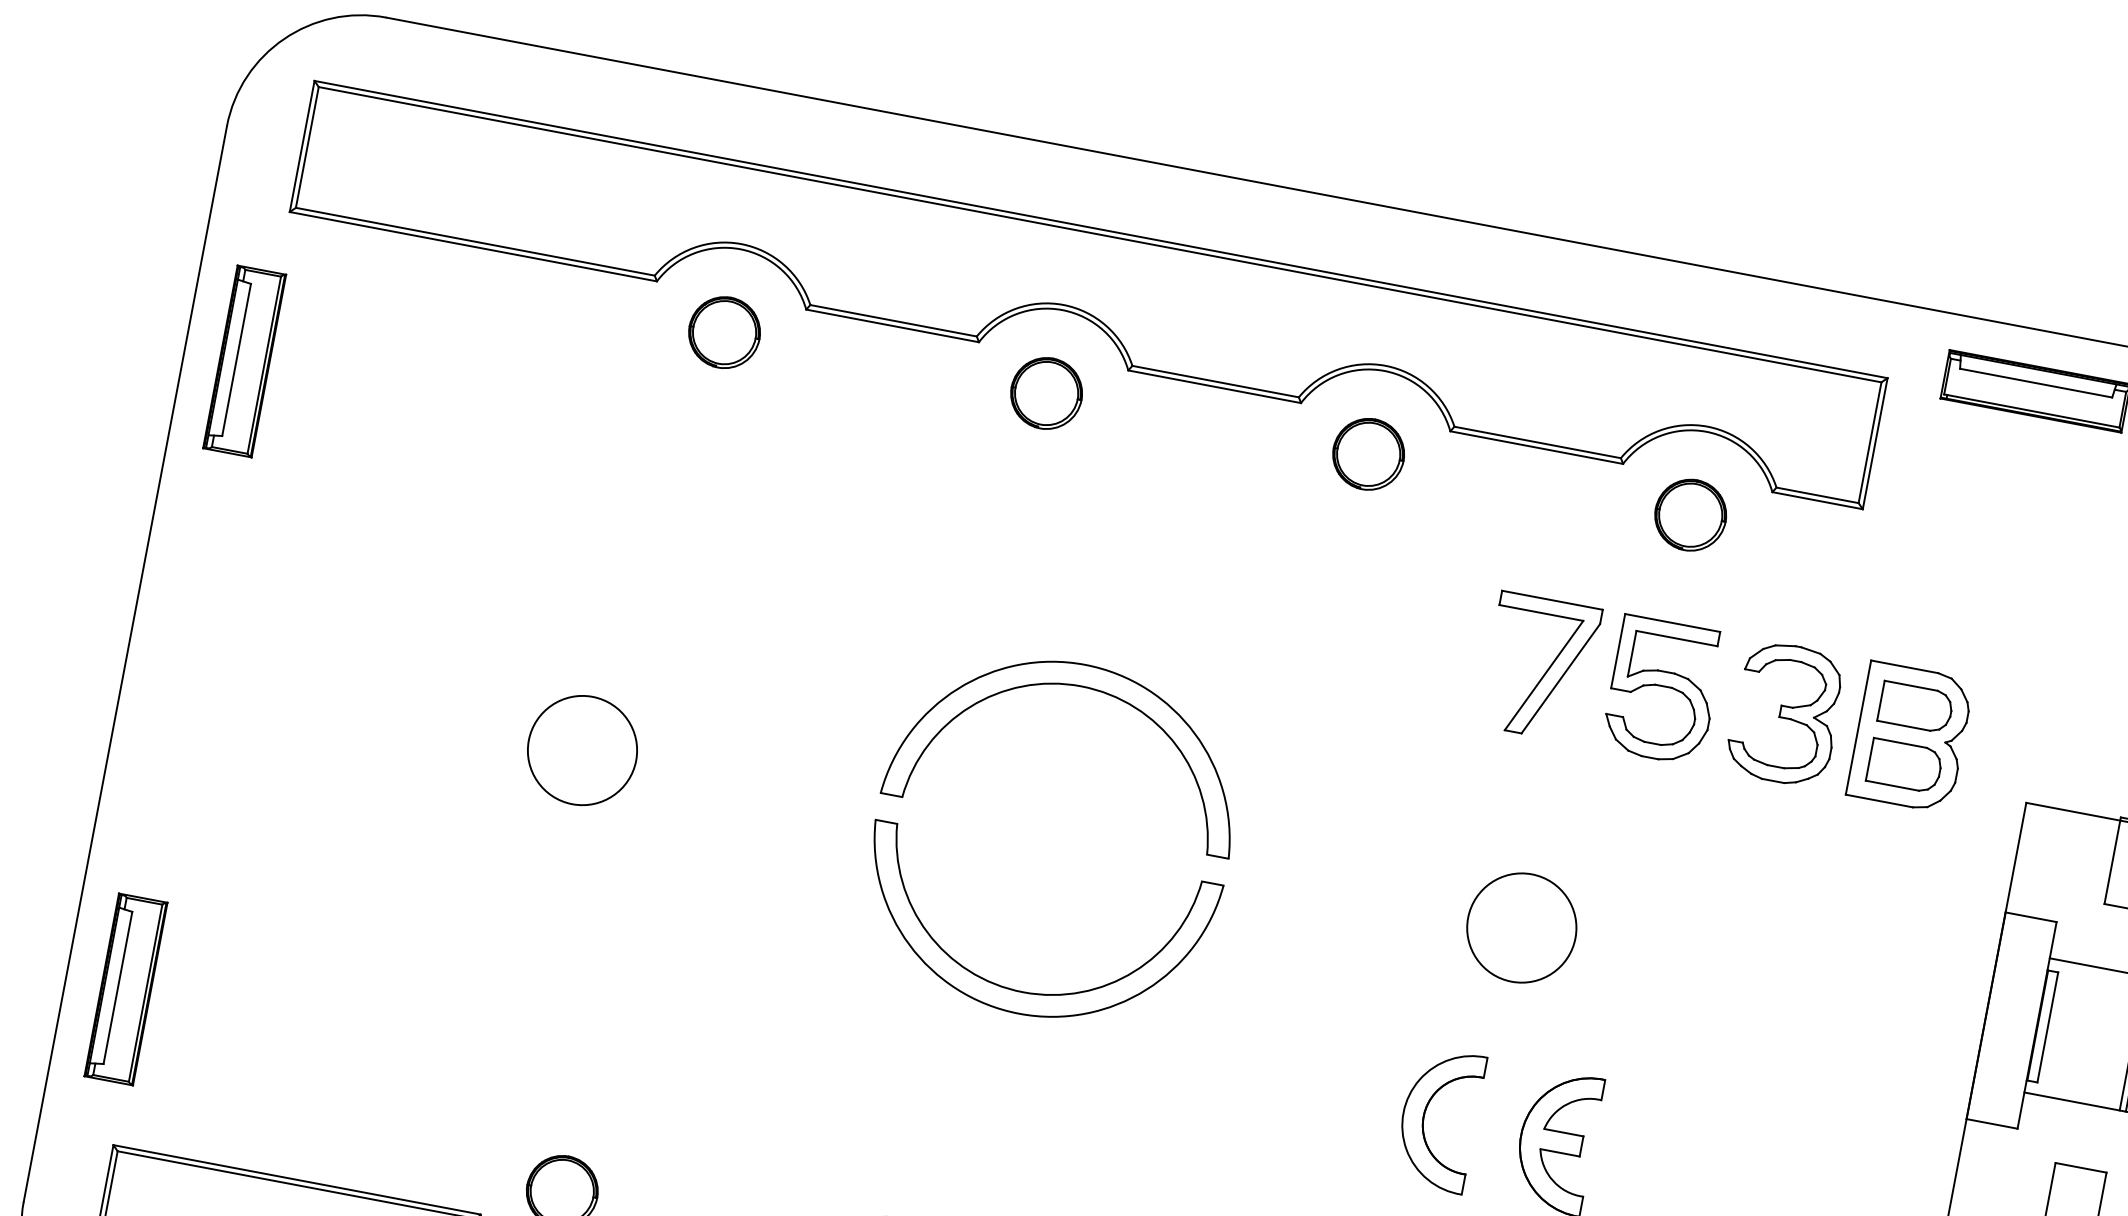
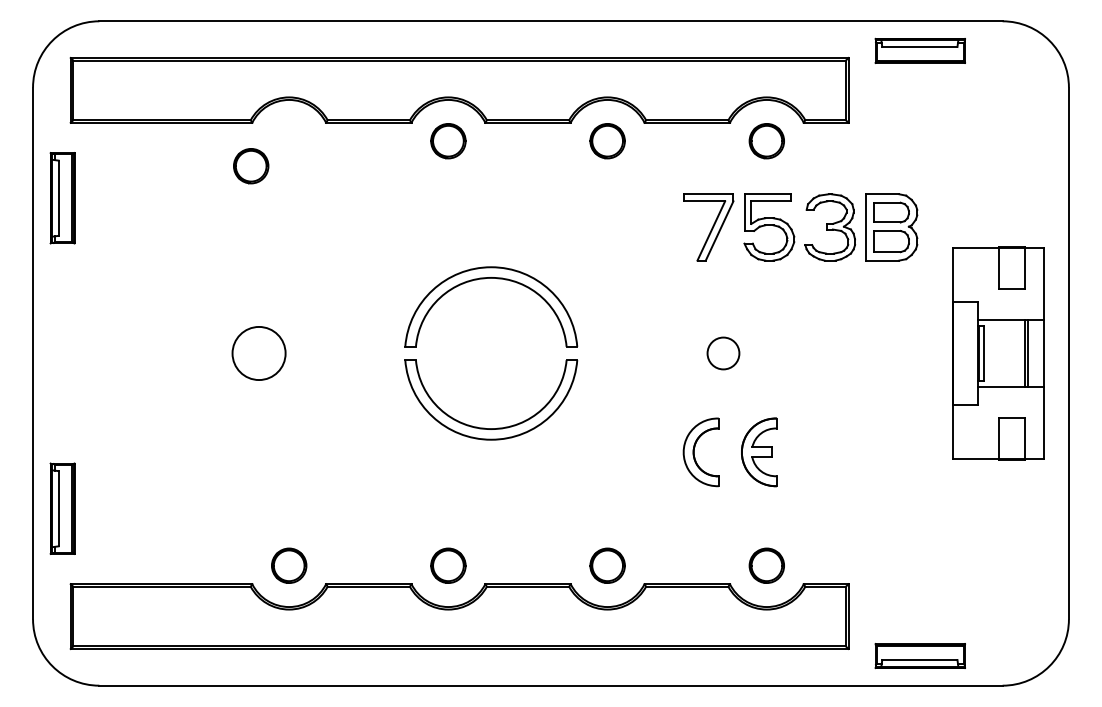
part: (725, 333) -> (251, 166), moved
circle: (1521, 928) -> (723, 353), size x0.6

